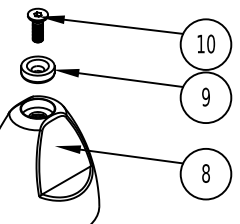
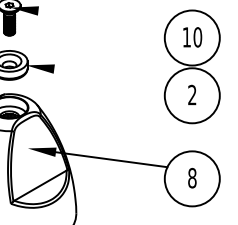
line: (123, 26) -> (102, 18), removed
line: (131, 80) -> (111, 77), removed
text: (205, 96) -> (191, 94), 9 -> 2

